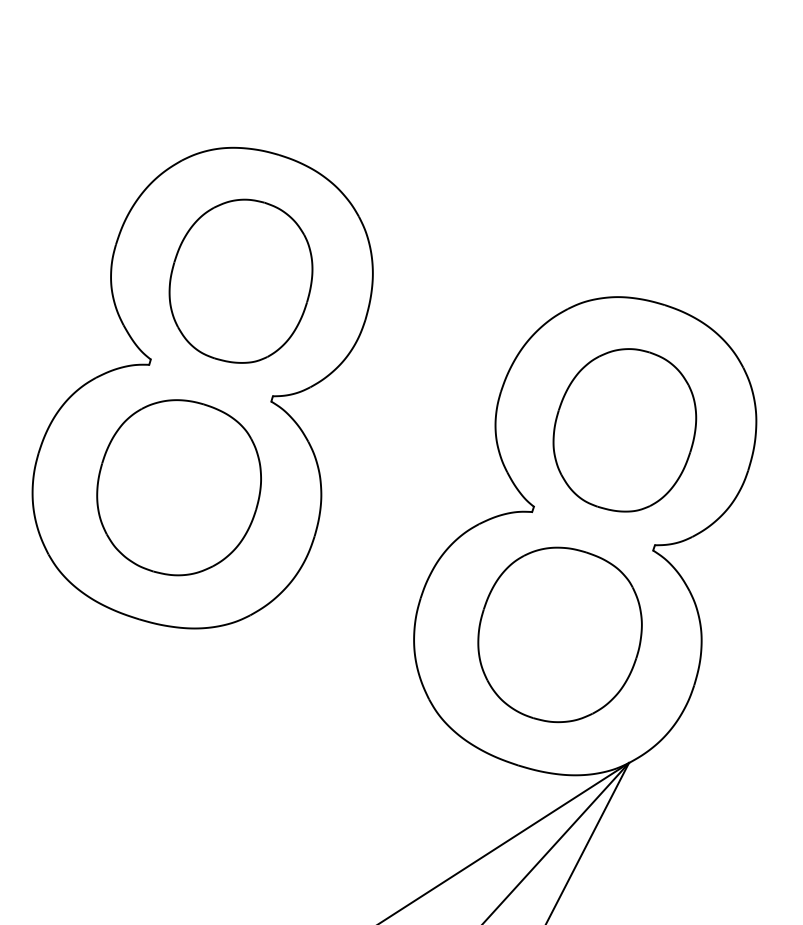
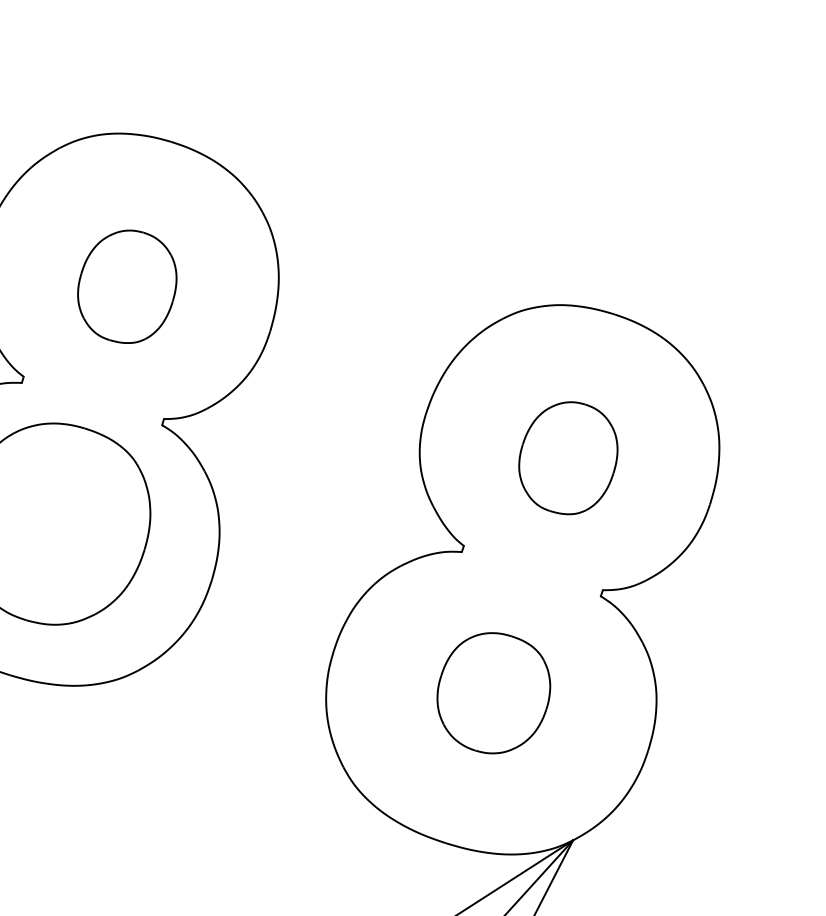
part: (240, 280) -> (126, 286), size x0.6
part: (624, 430) -> (567, 458), size x0.6
part: (559, 634) -> (493, 692), size x0.6

